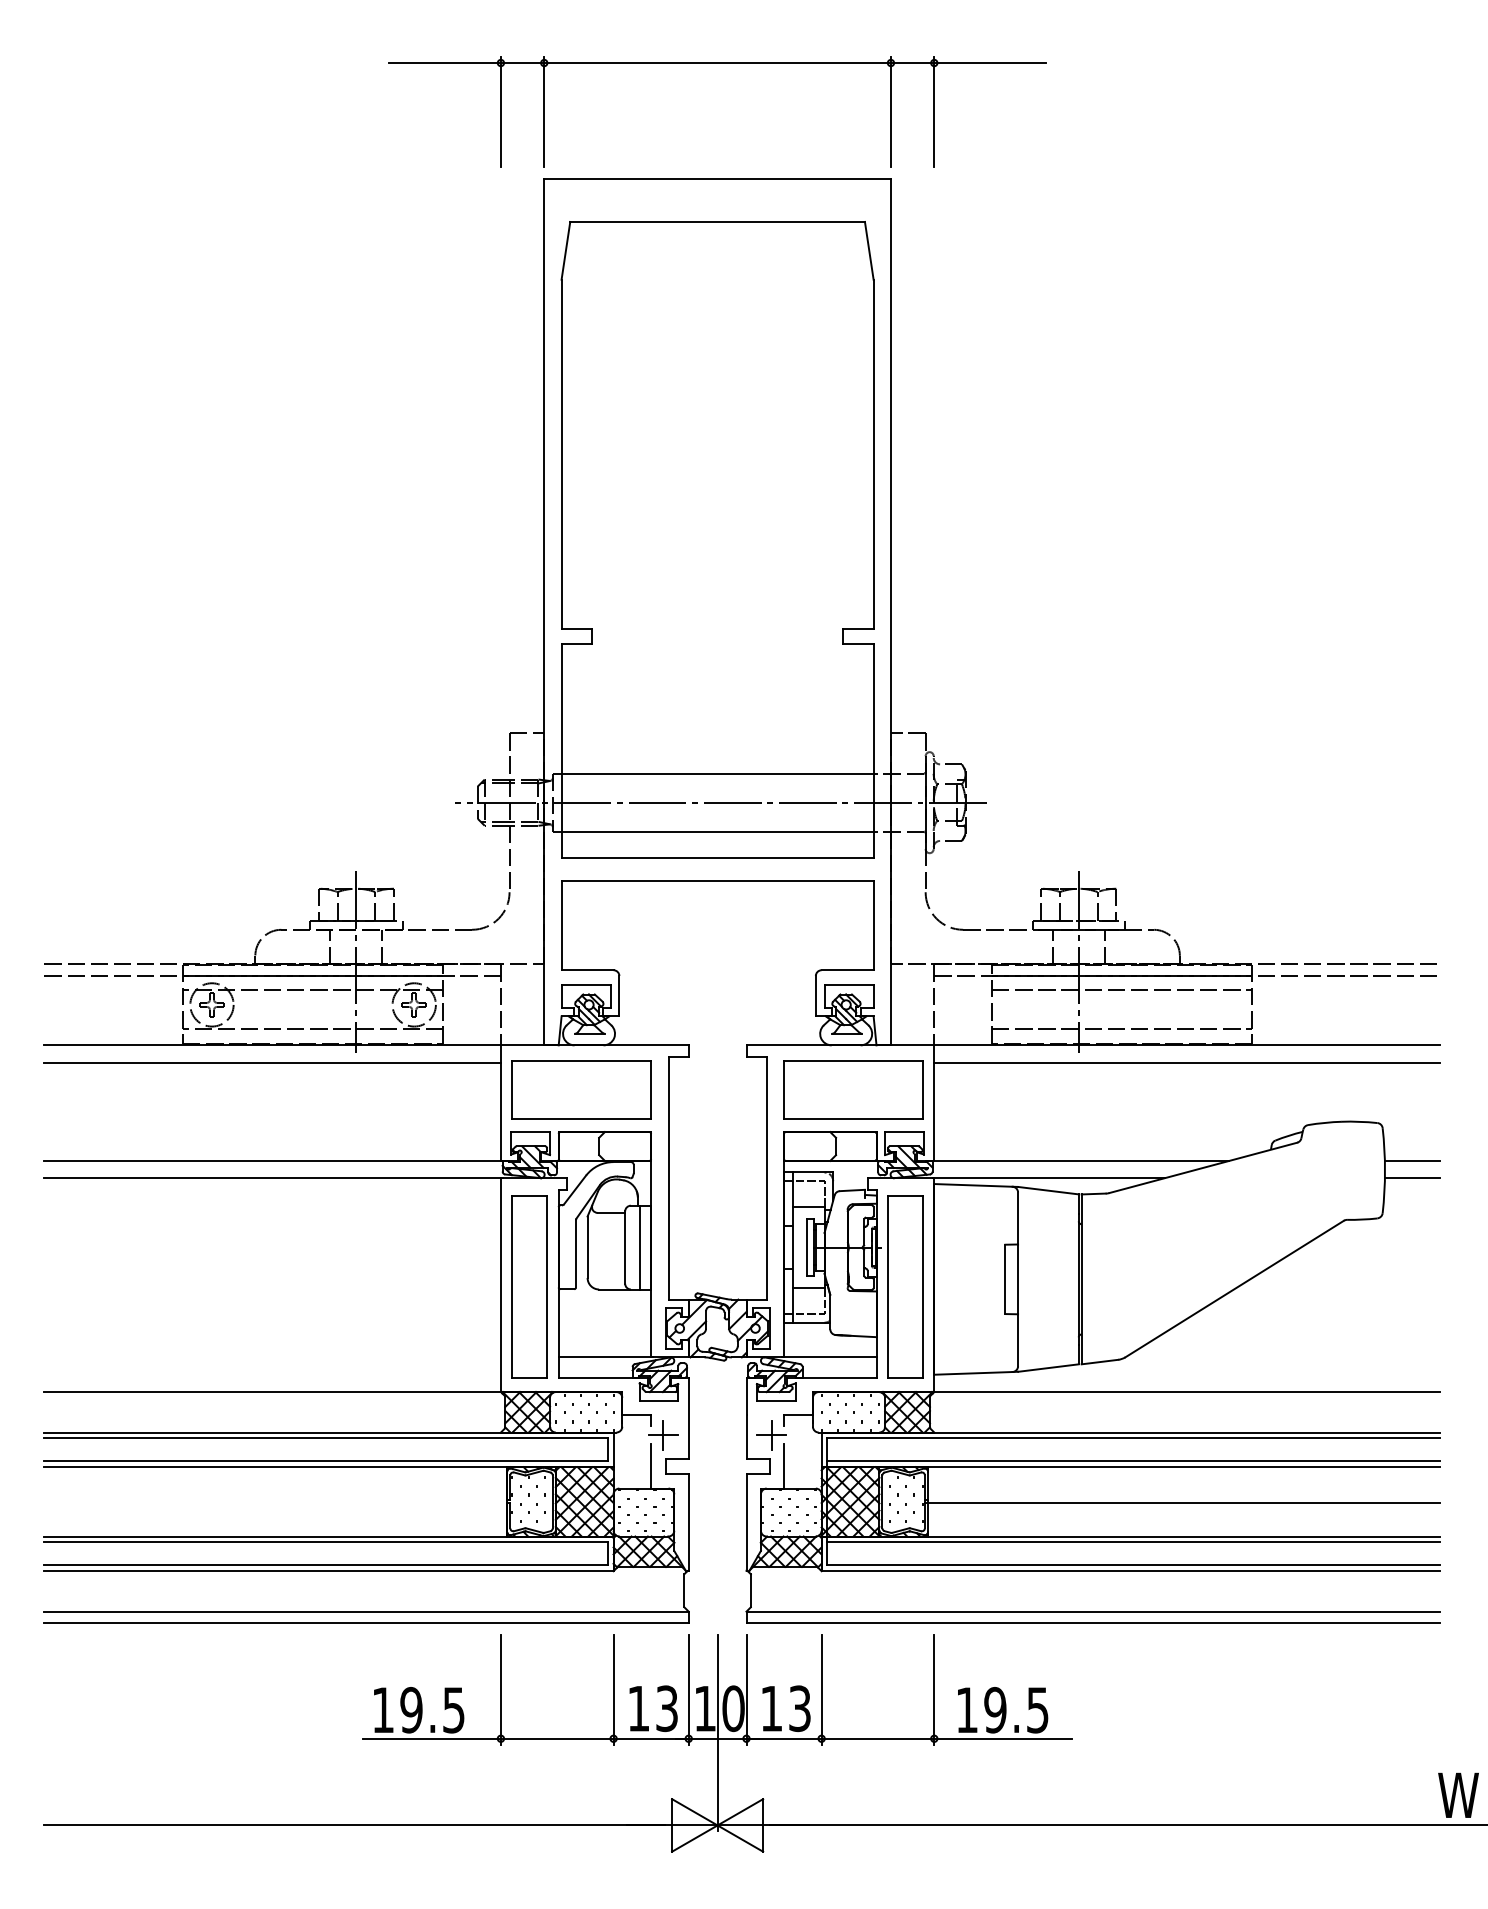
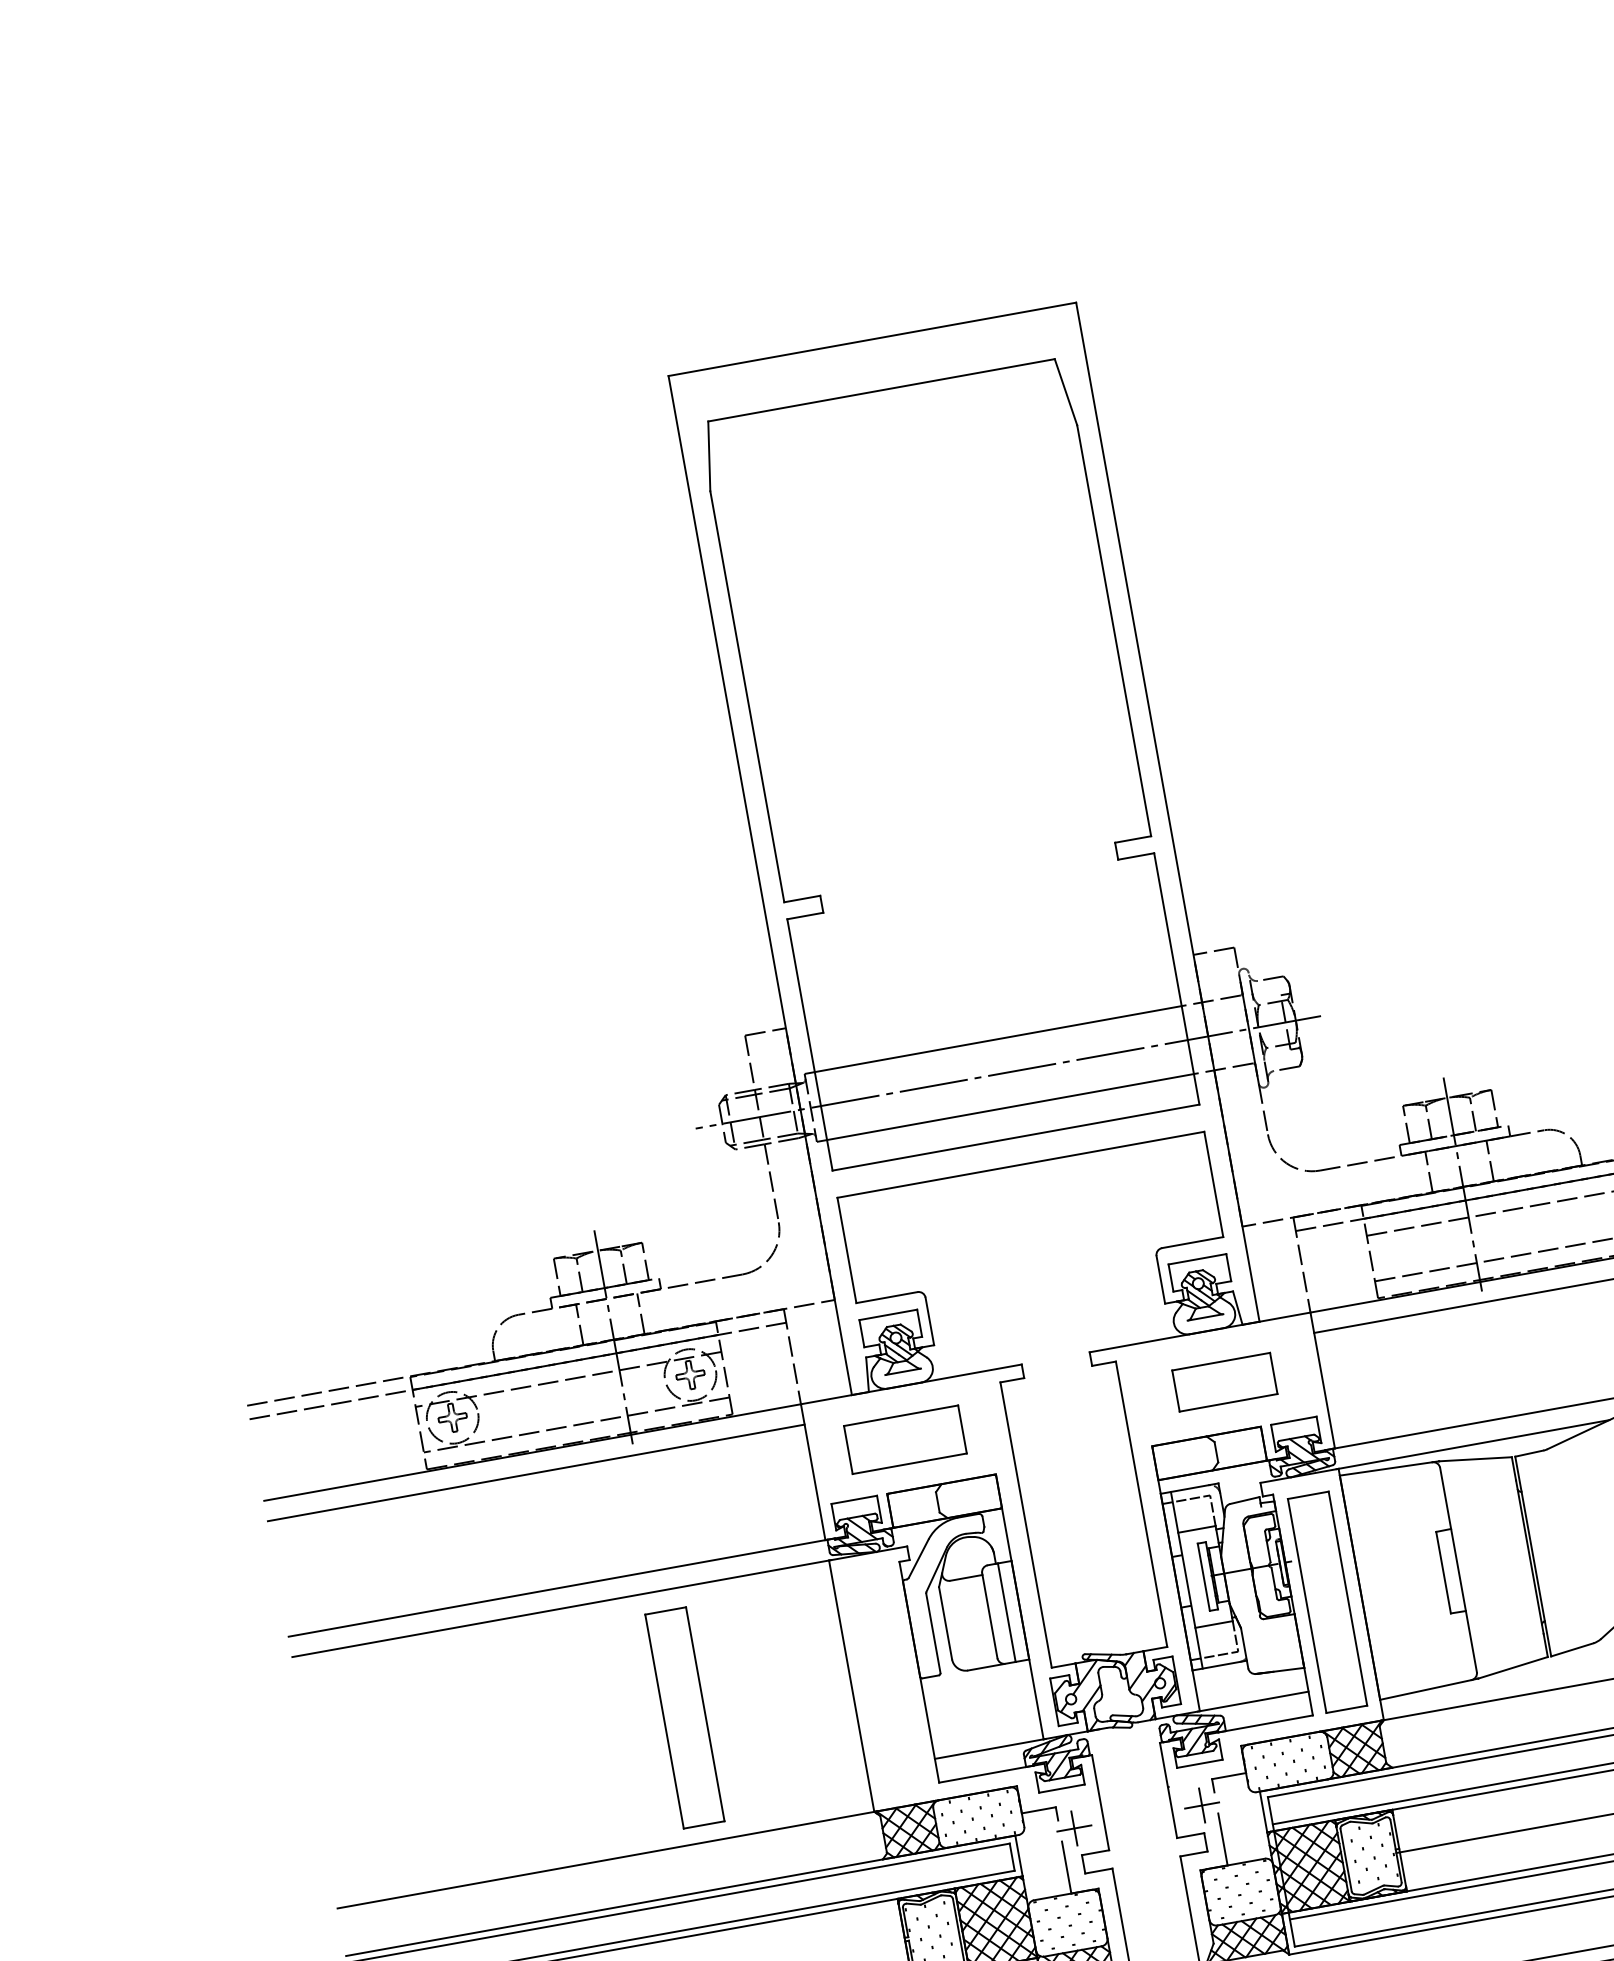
part: (717, 63) -> (847, 204), removed
part: (581, 1089) -> (905, 1439), size x0.7
part: (853, 1089) -> (1224, 1381), size x0.6
part: (529, 1286) -> (684, 1717), moved

